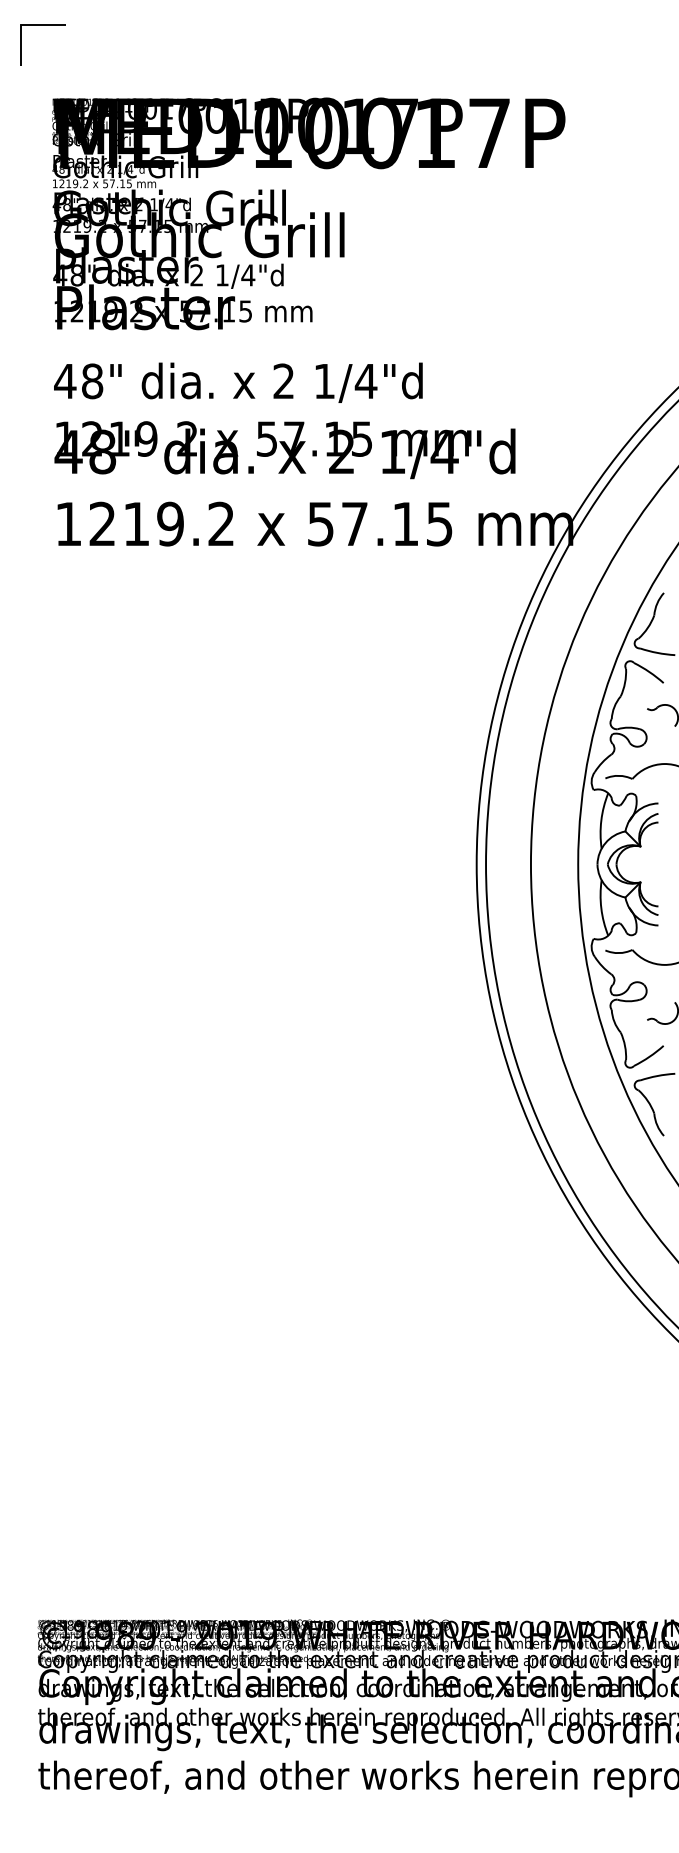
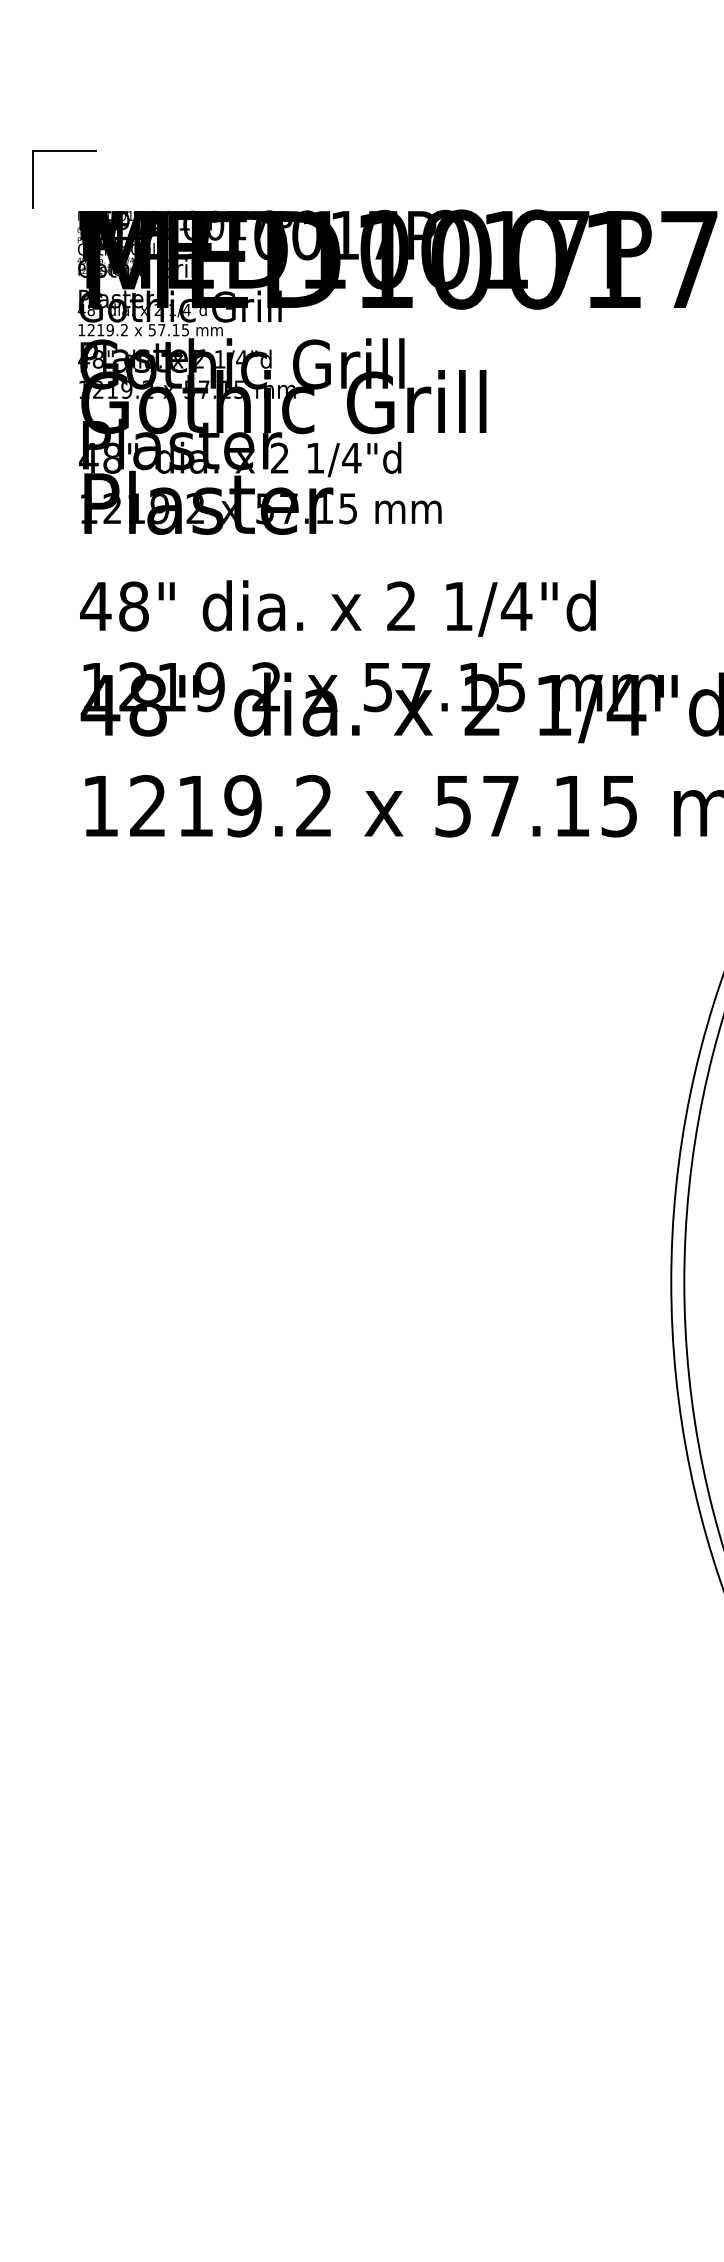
line: (42, 25) -> (63, 152), moved

